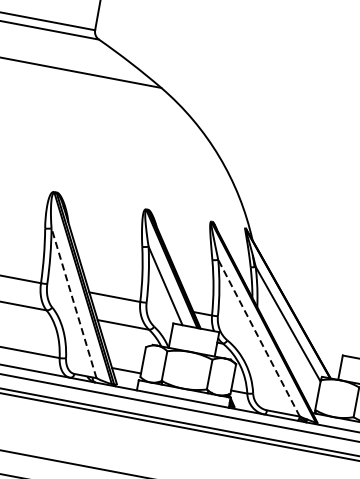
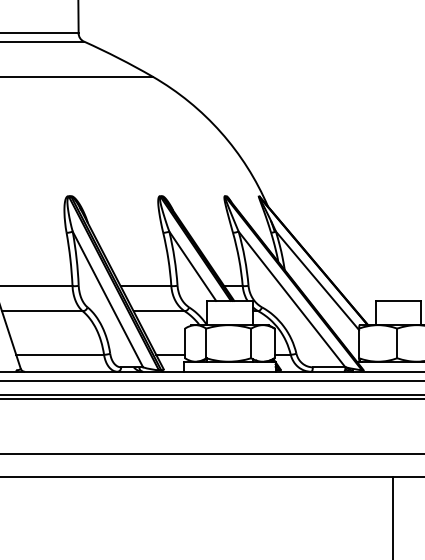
line: (73, 303) -> (107, 299), dashed -> solid
line: (258, 338) -> (291, 299), dashed -> solid

